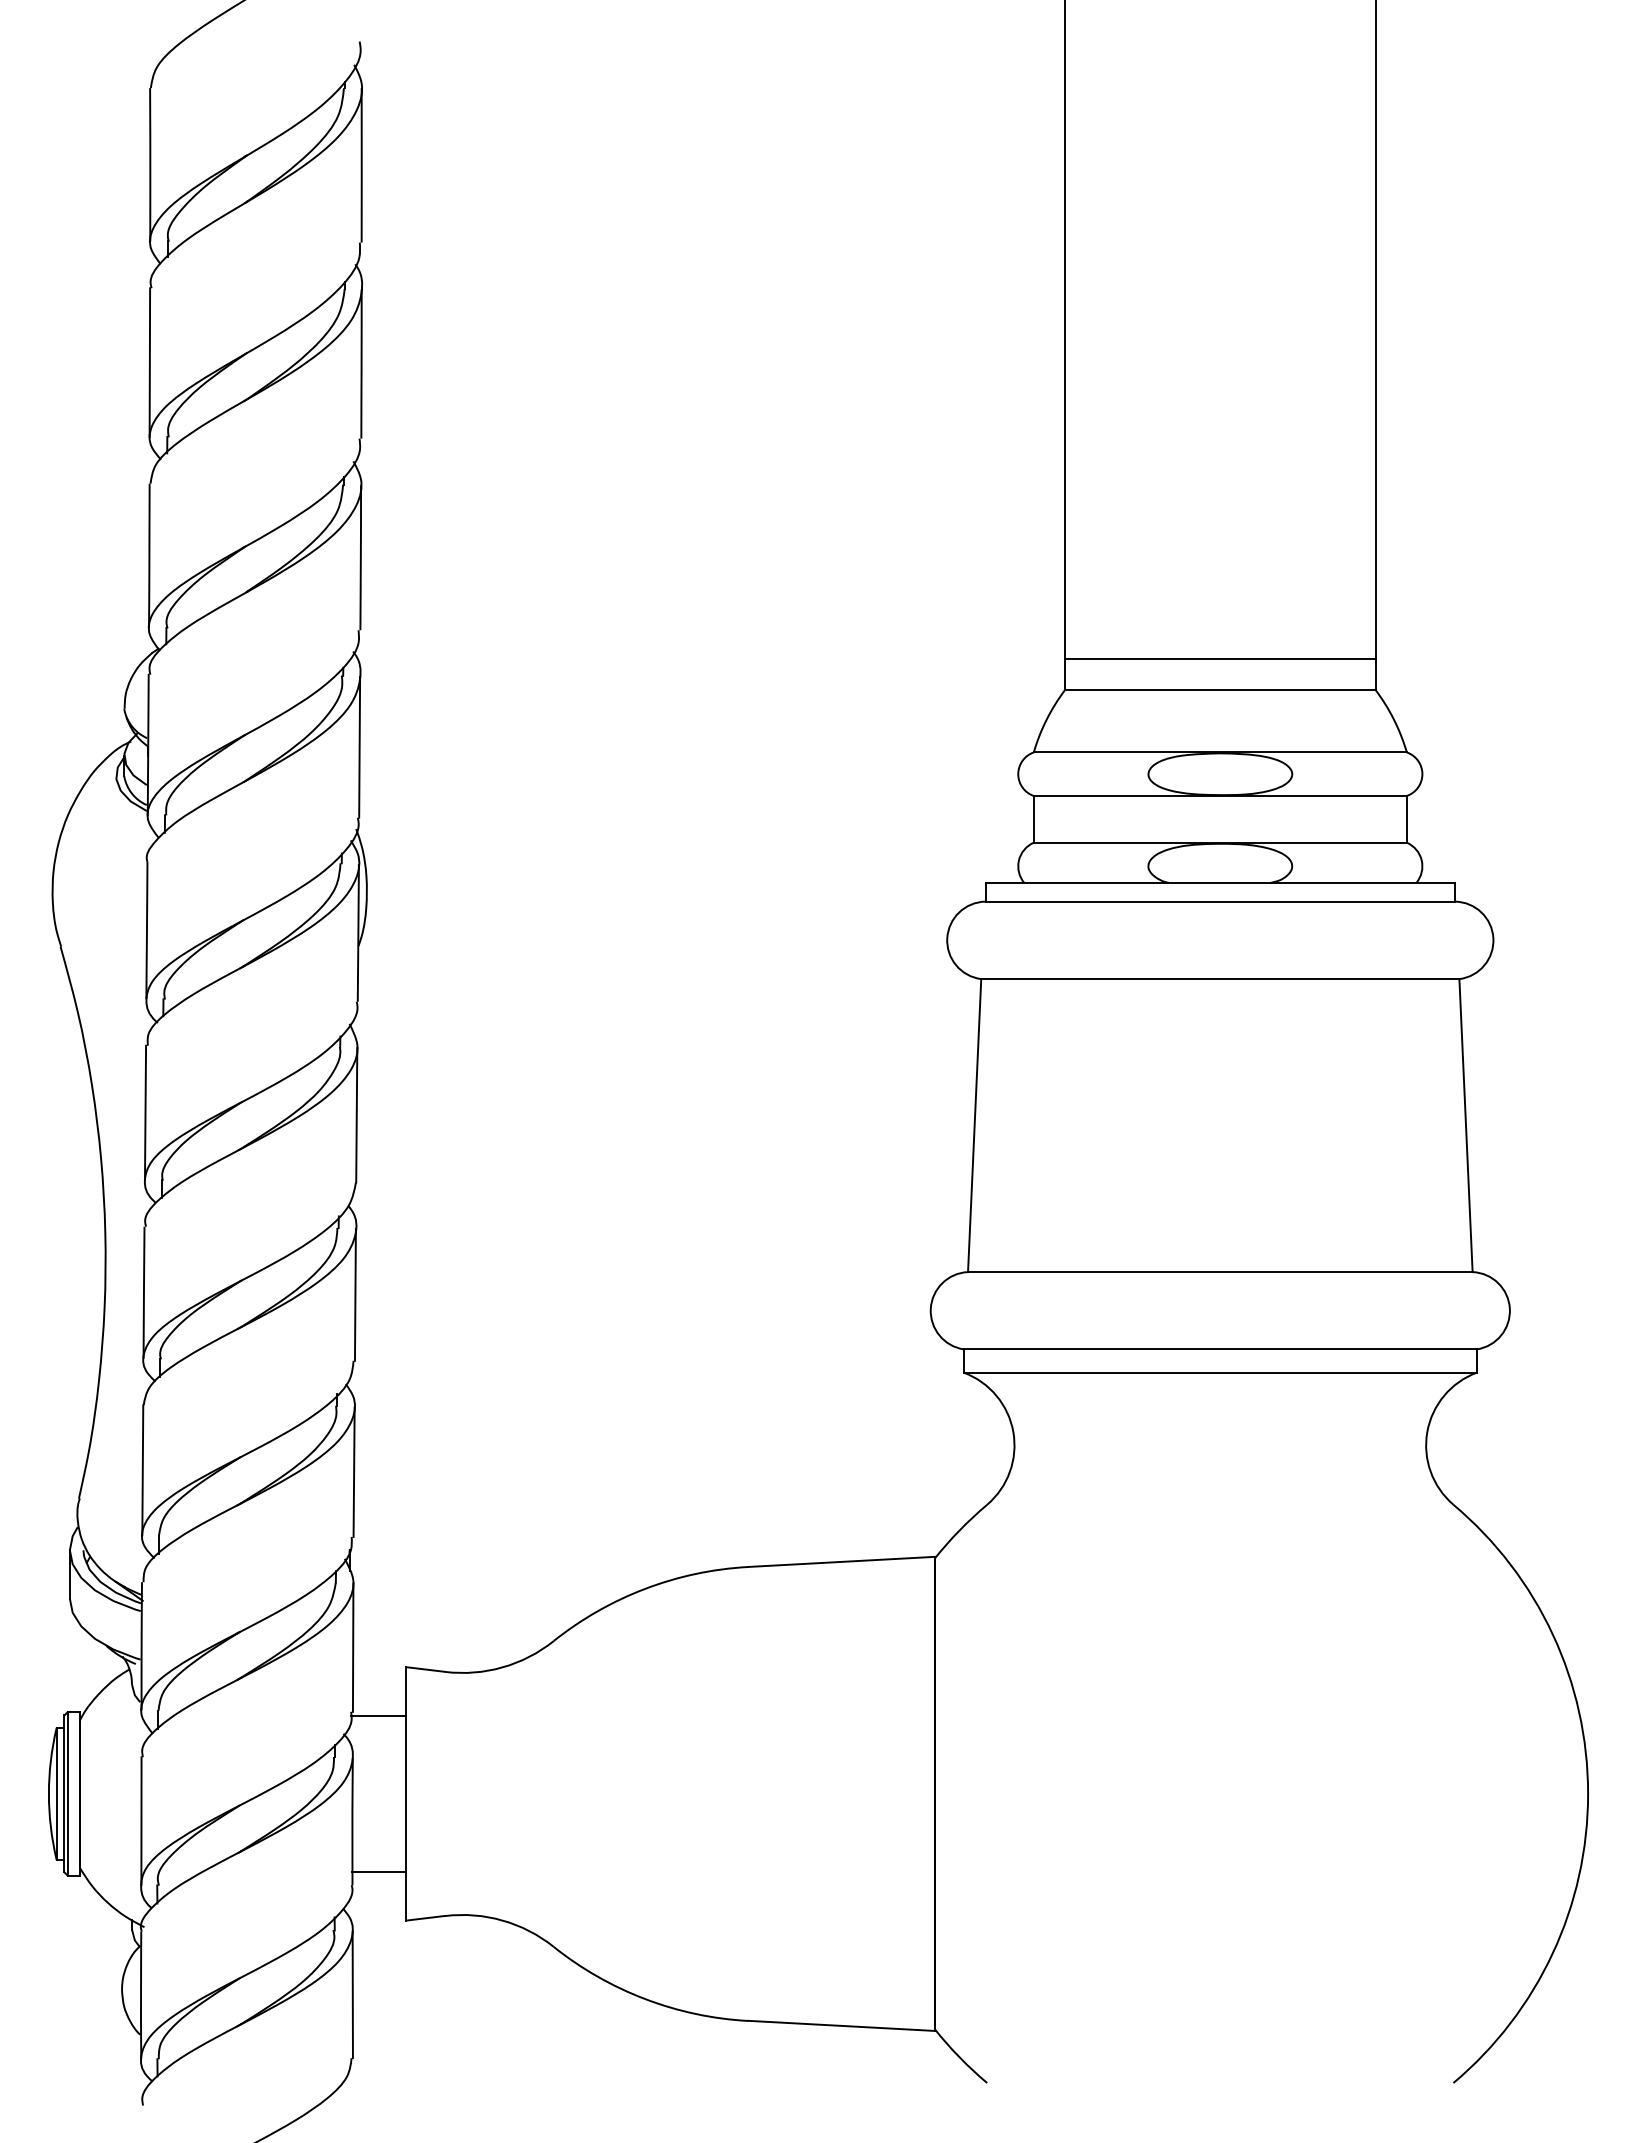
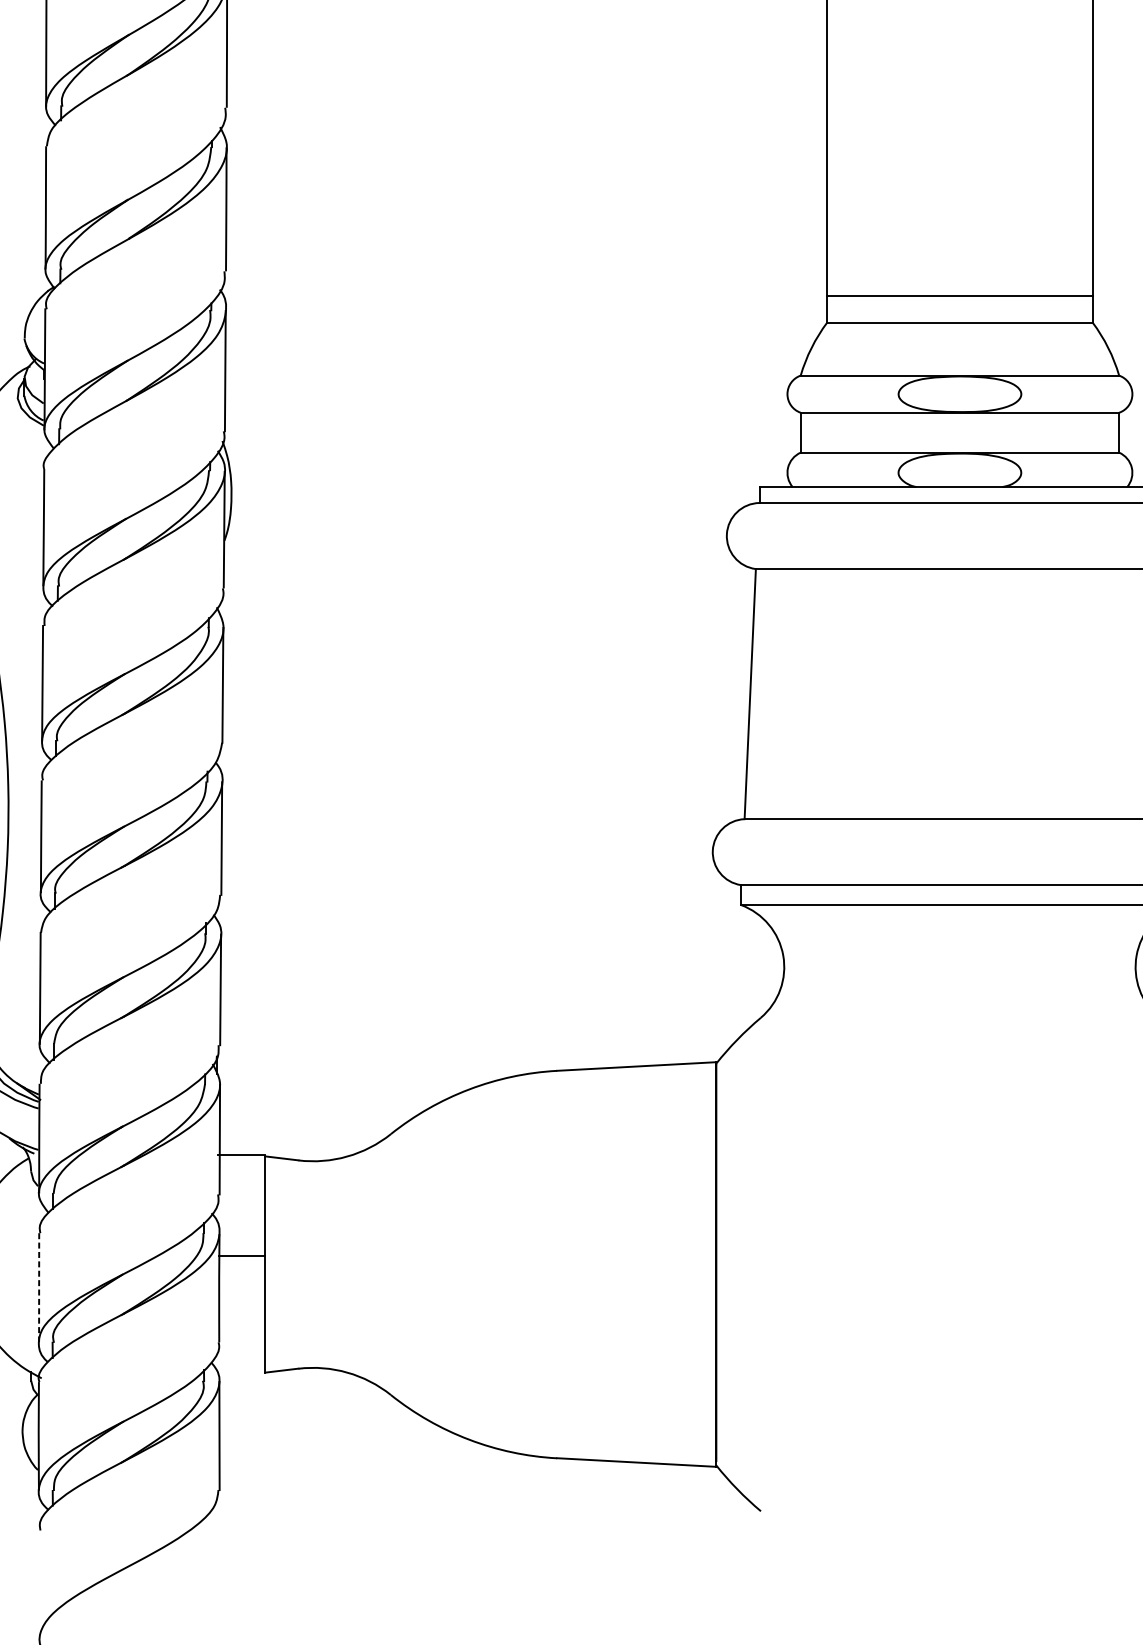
line: (378, 1716) -> (241, 1154), moved
line: (141, 1821) -> (39, 1288), solid -> dashed
line: (379, 1871) -> (242, 1255), moved

